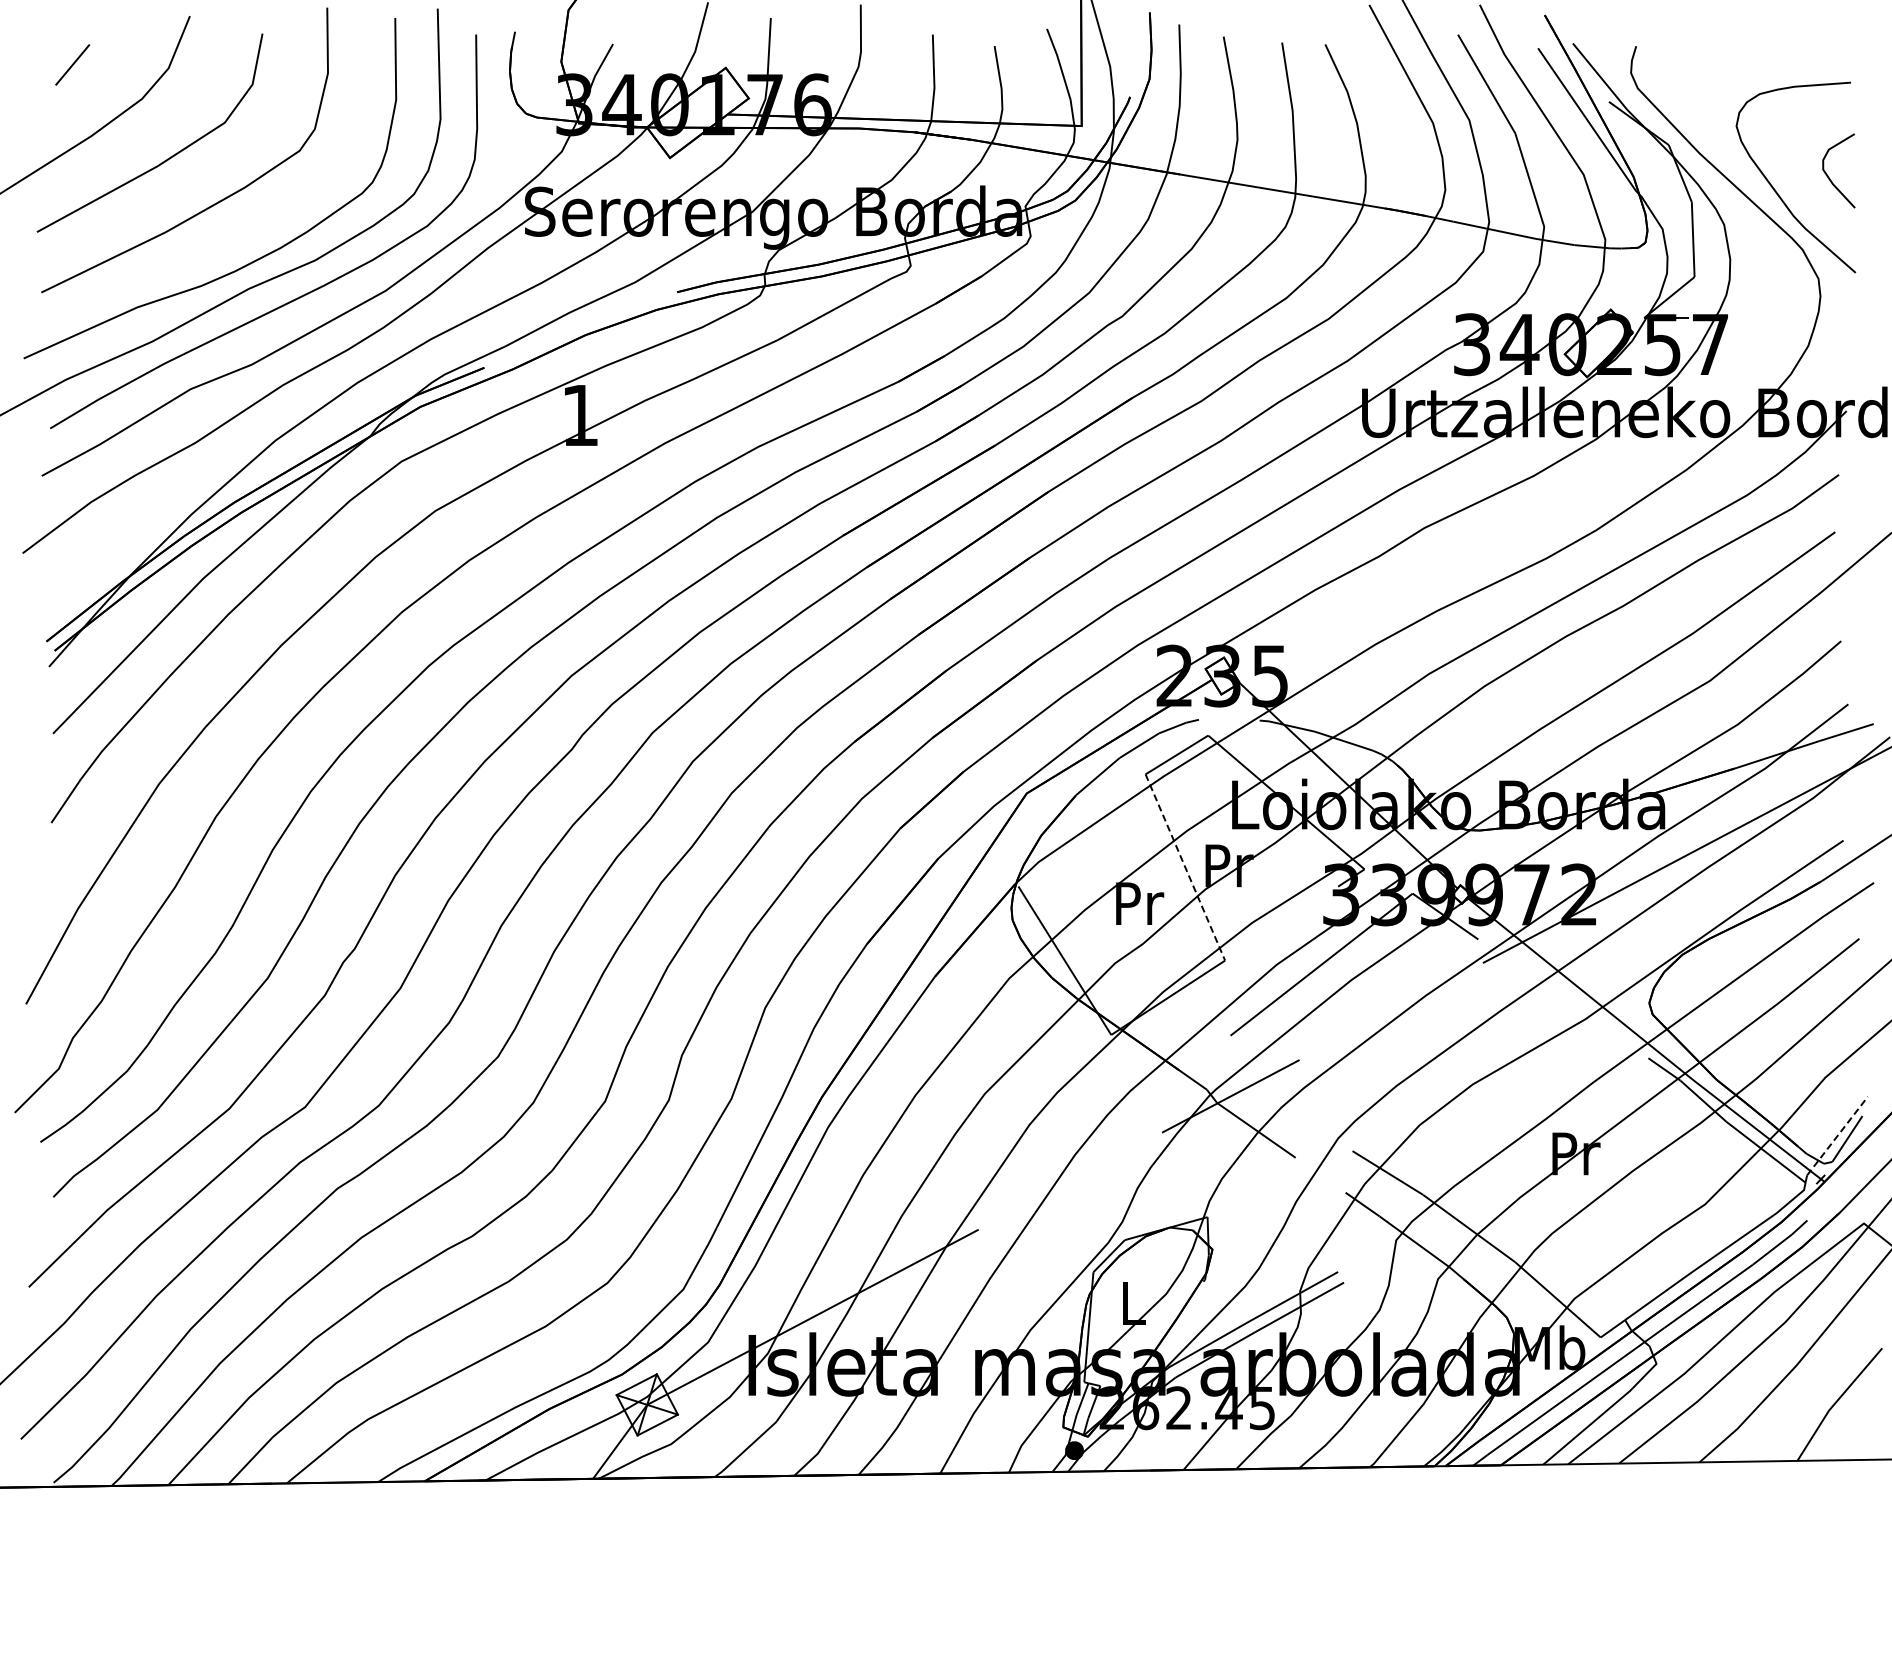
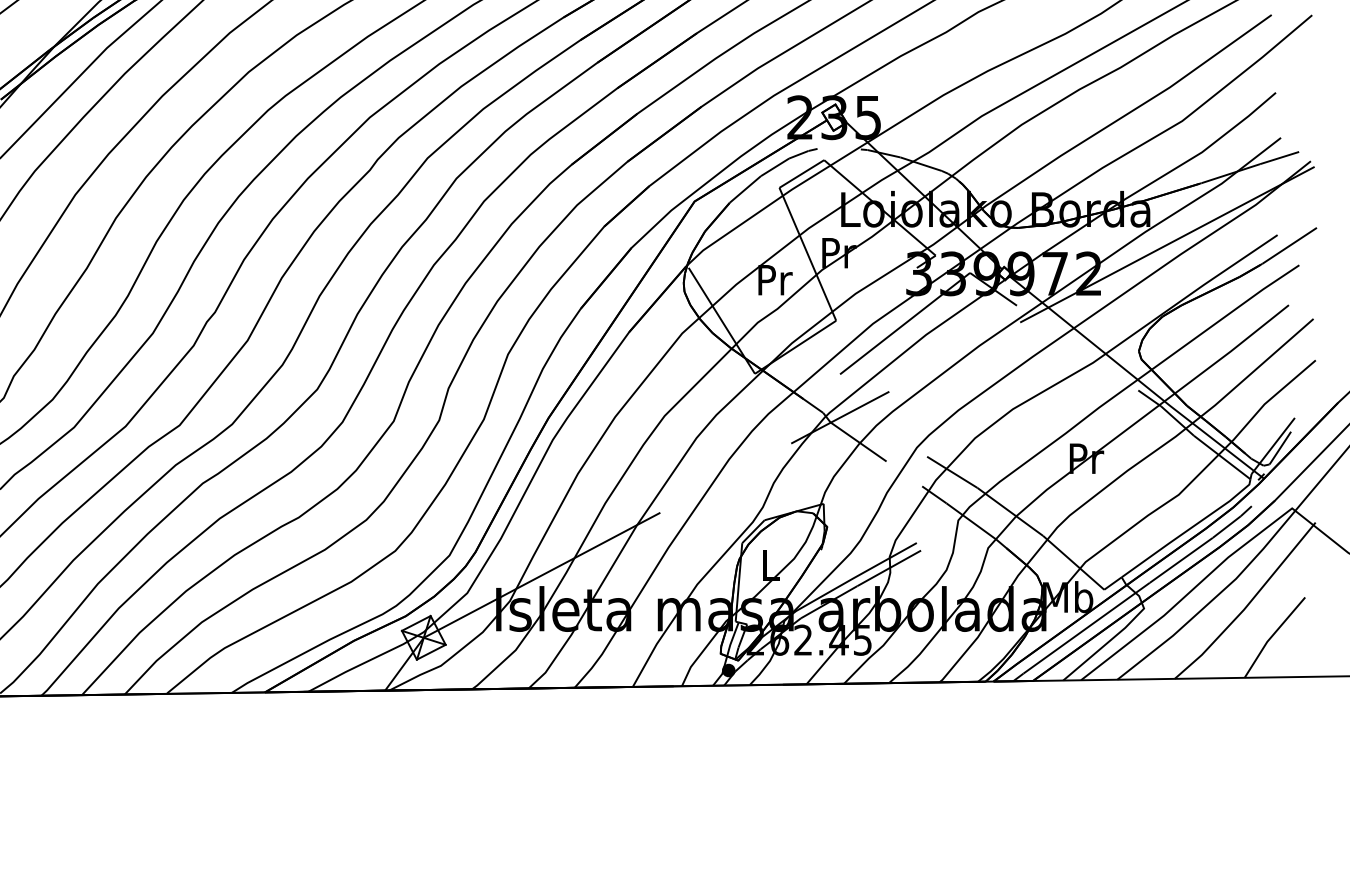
line: (1185, 867) -> (807, 254), dashed -> solid
line: (1837, 1136) -> (1273, 446), dashed -> solid

